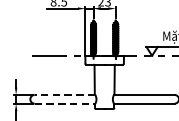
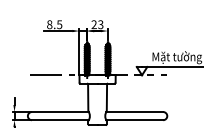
line: (64, 95) -> (59, 112), dashed -> solid
line: (65, 104) -> (60, 120), dashed -> solid

